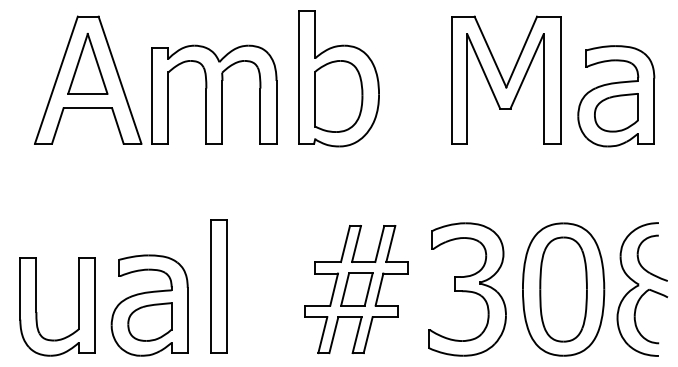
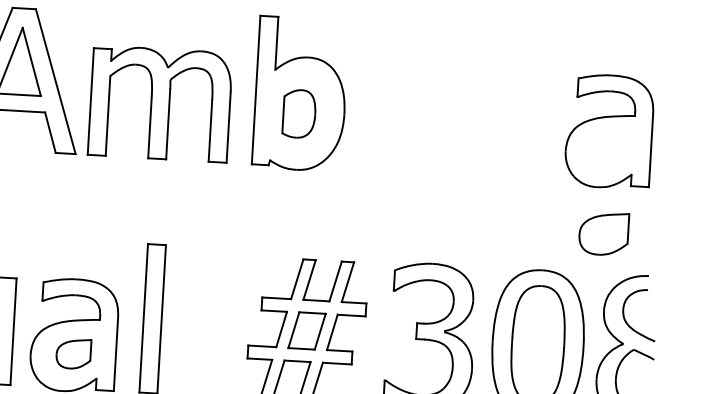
part: (506, 79) -> (487, 105), removed
part: (338, 96) -> (298, 113), size x0.6
part: (616, 112) -> (603, 233), moved
part: (149, 321) -> (73, 353), size x0.7

